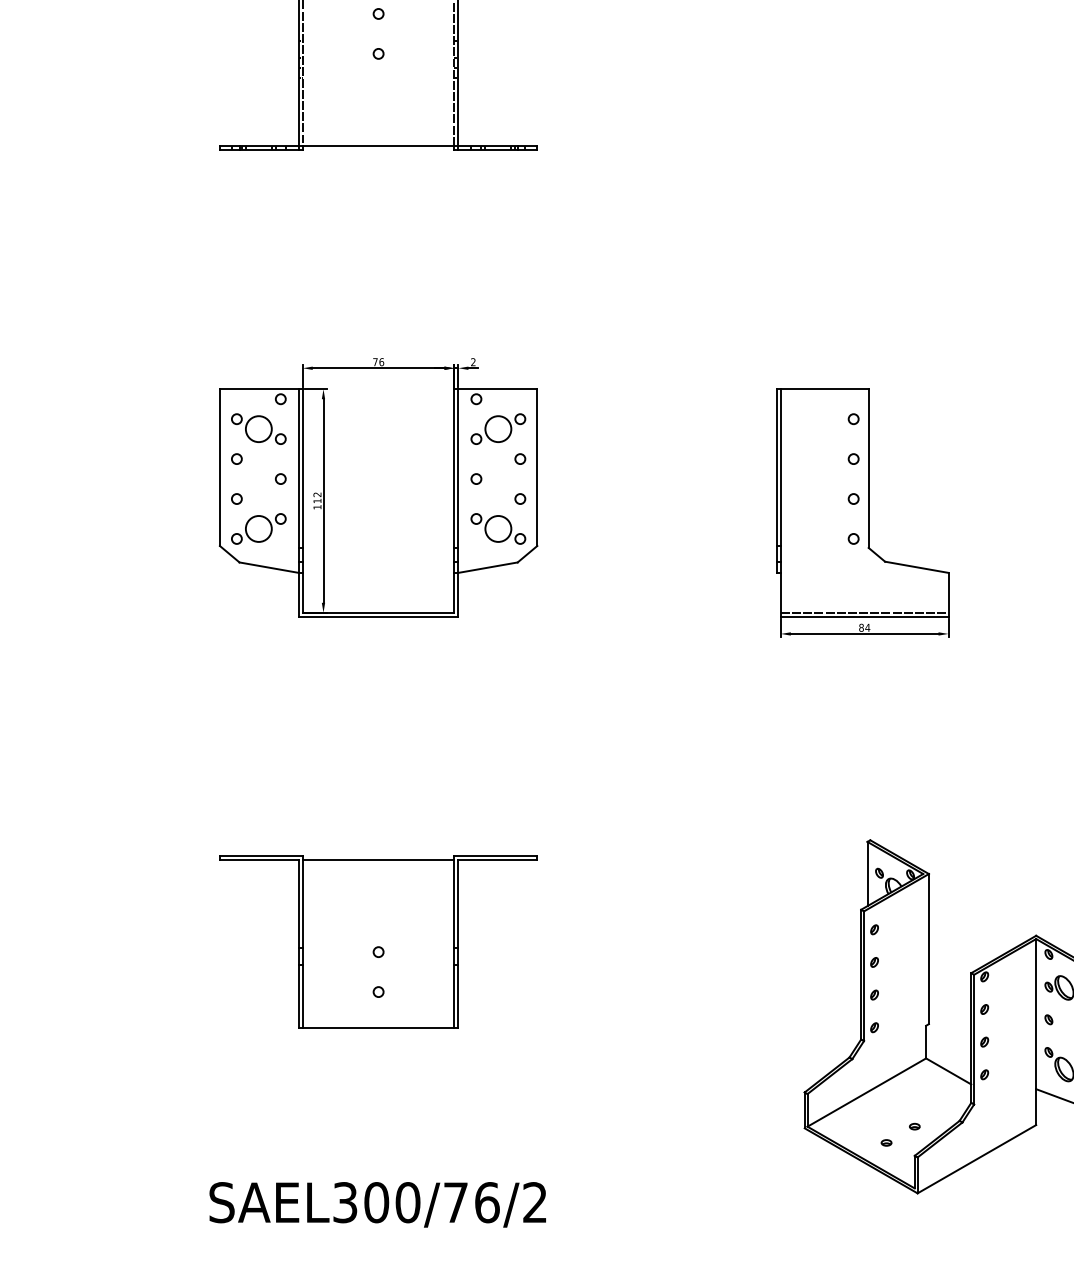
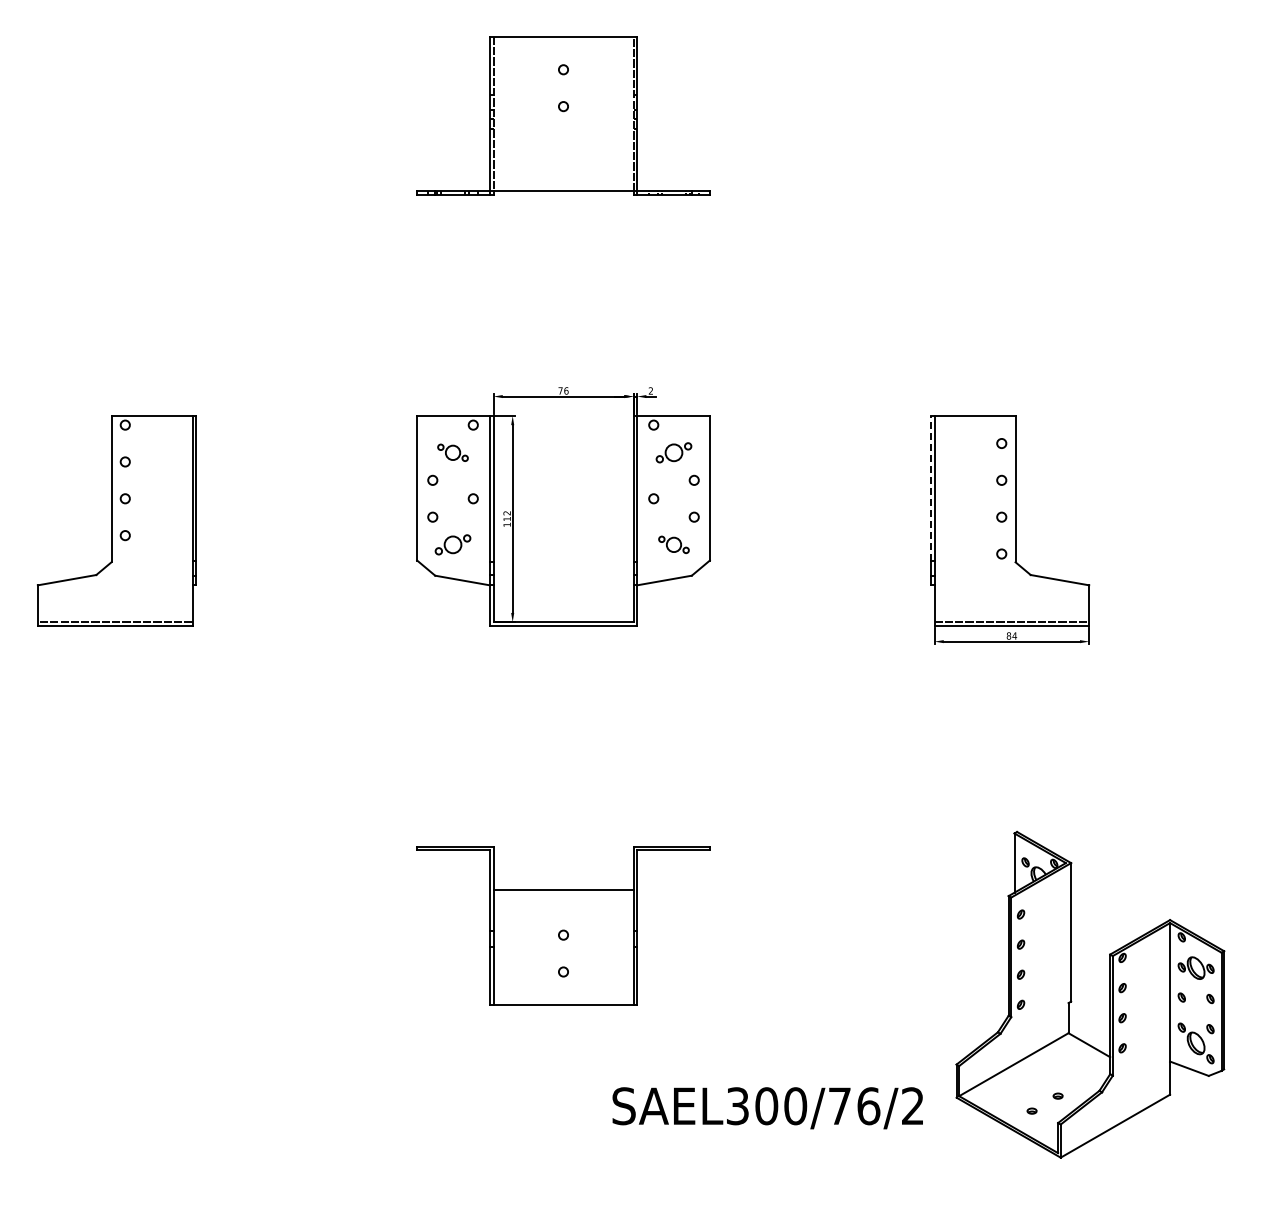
part: (258, 428) -> (452, 452), size x0.6
part: (497, 428) -> (673, 452), size x0.7
line: (776, 466) -> (930, 487), solid -> dashed
part: (258, 528) -> (452, 544), size x0.7
part: (497, 528) -> (673, 544), size x0.6
line: (378, 860) -> (563, 890), moved
text: (377, 1205) -> (767, 1108), moved

